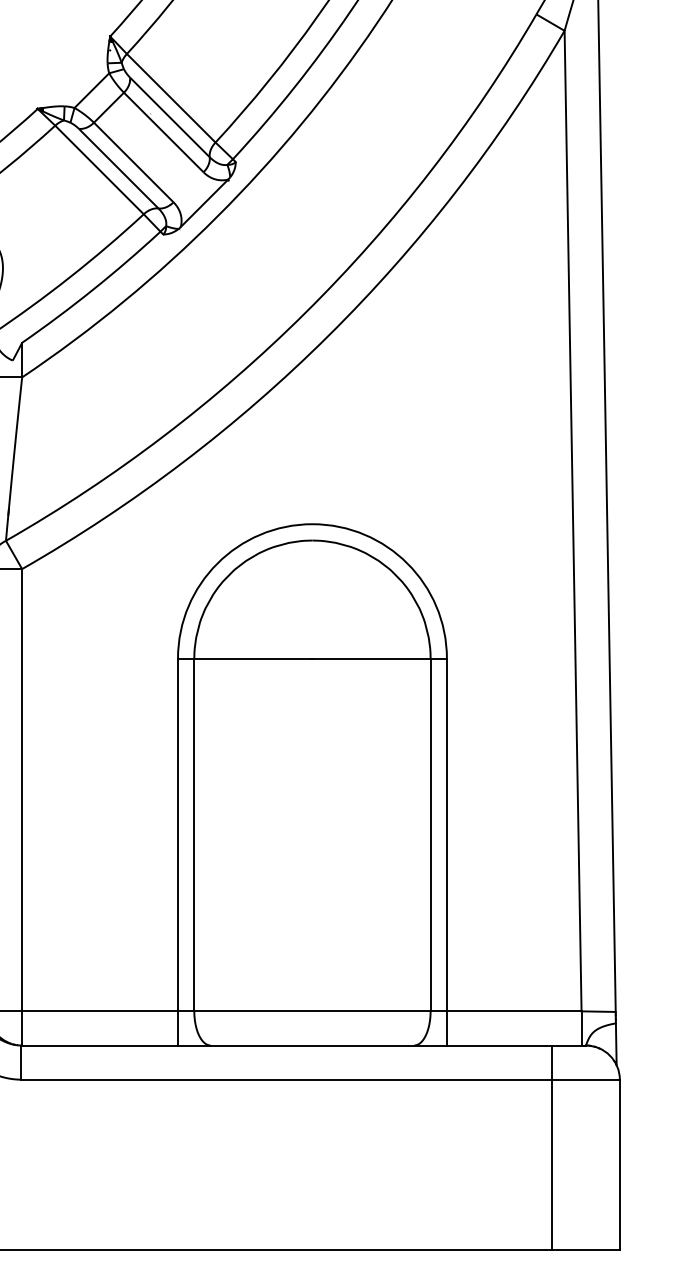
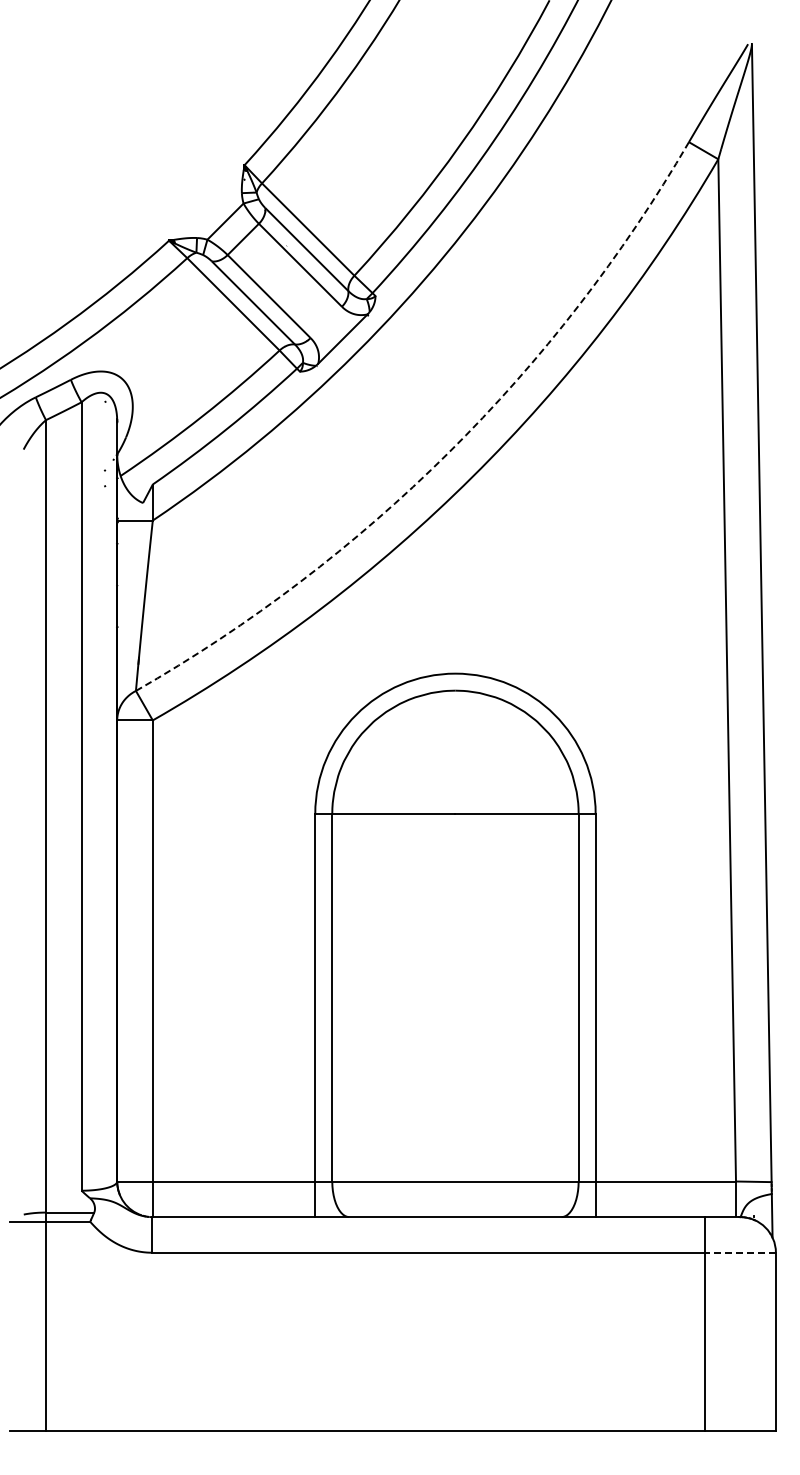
arc: (305, 312) -> (448, 452), solid -> dashed
line: (585, 1079) -> (740, 1252), solid -> dashed

